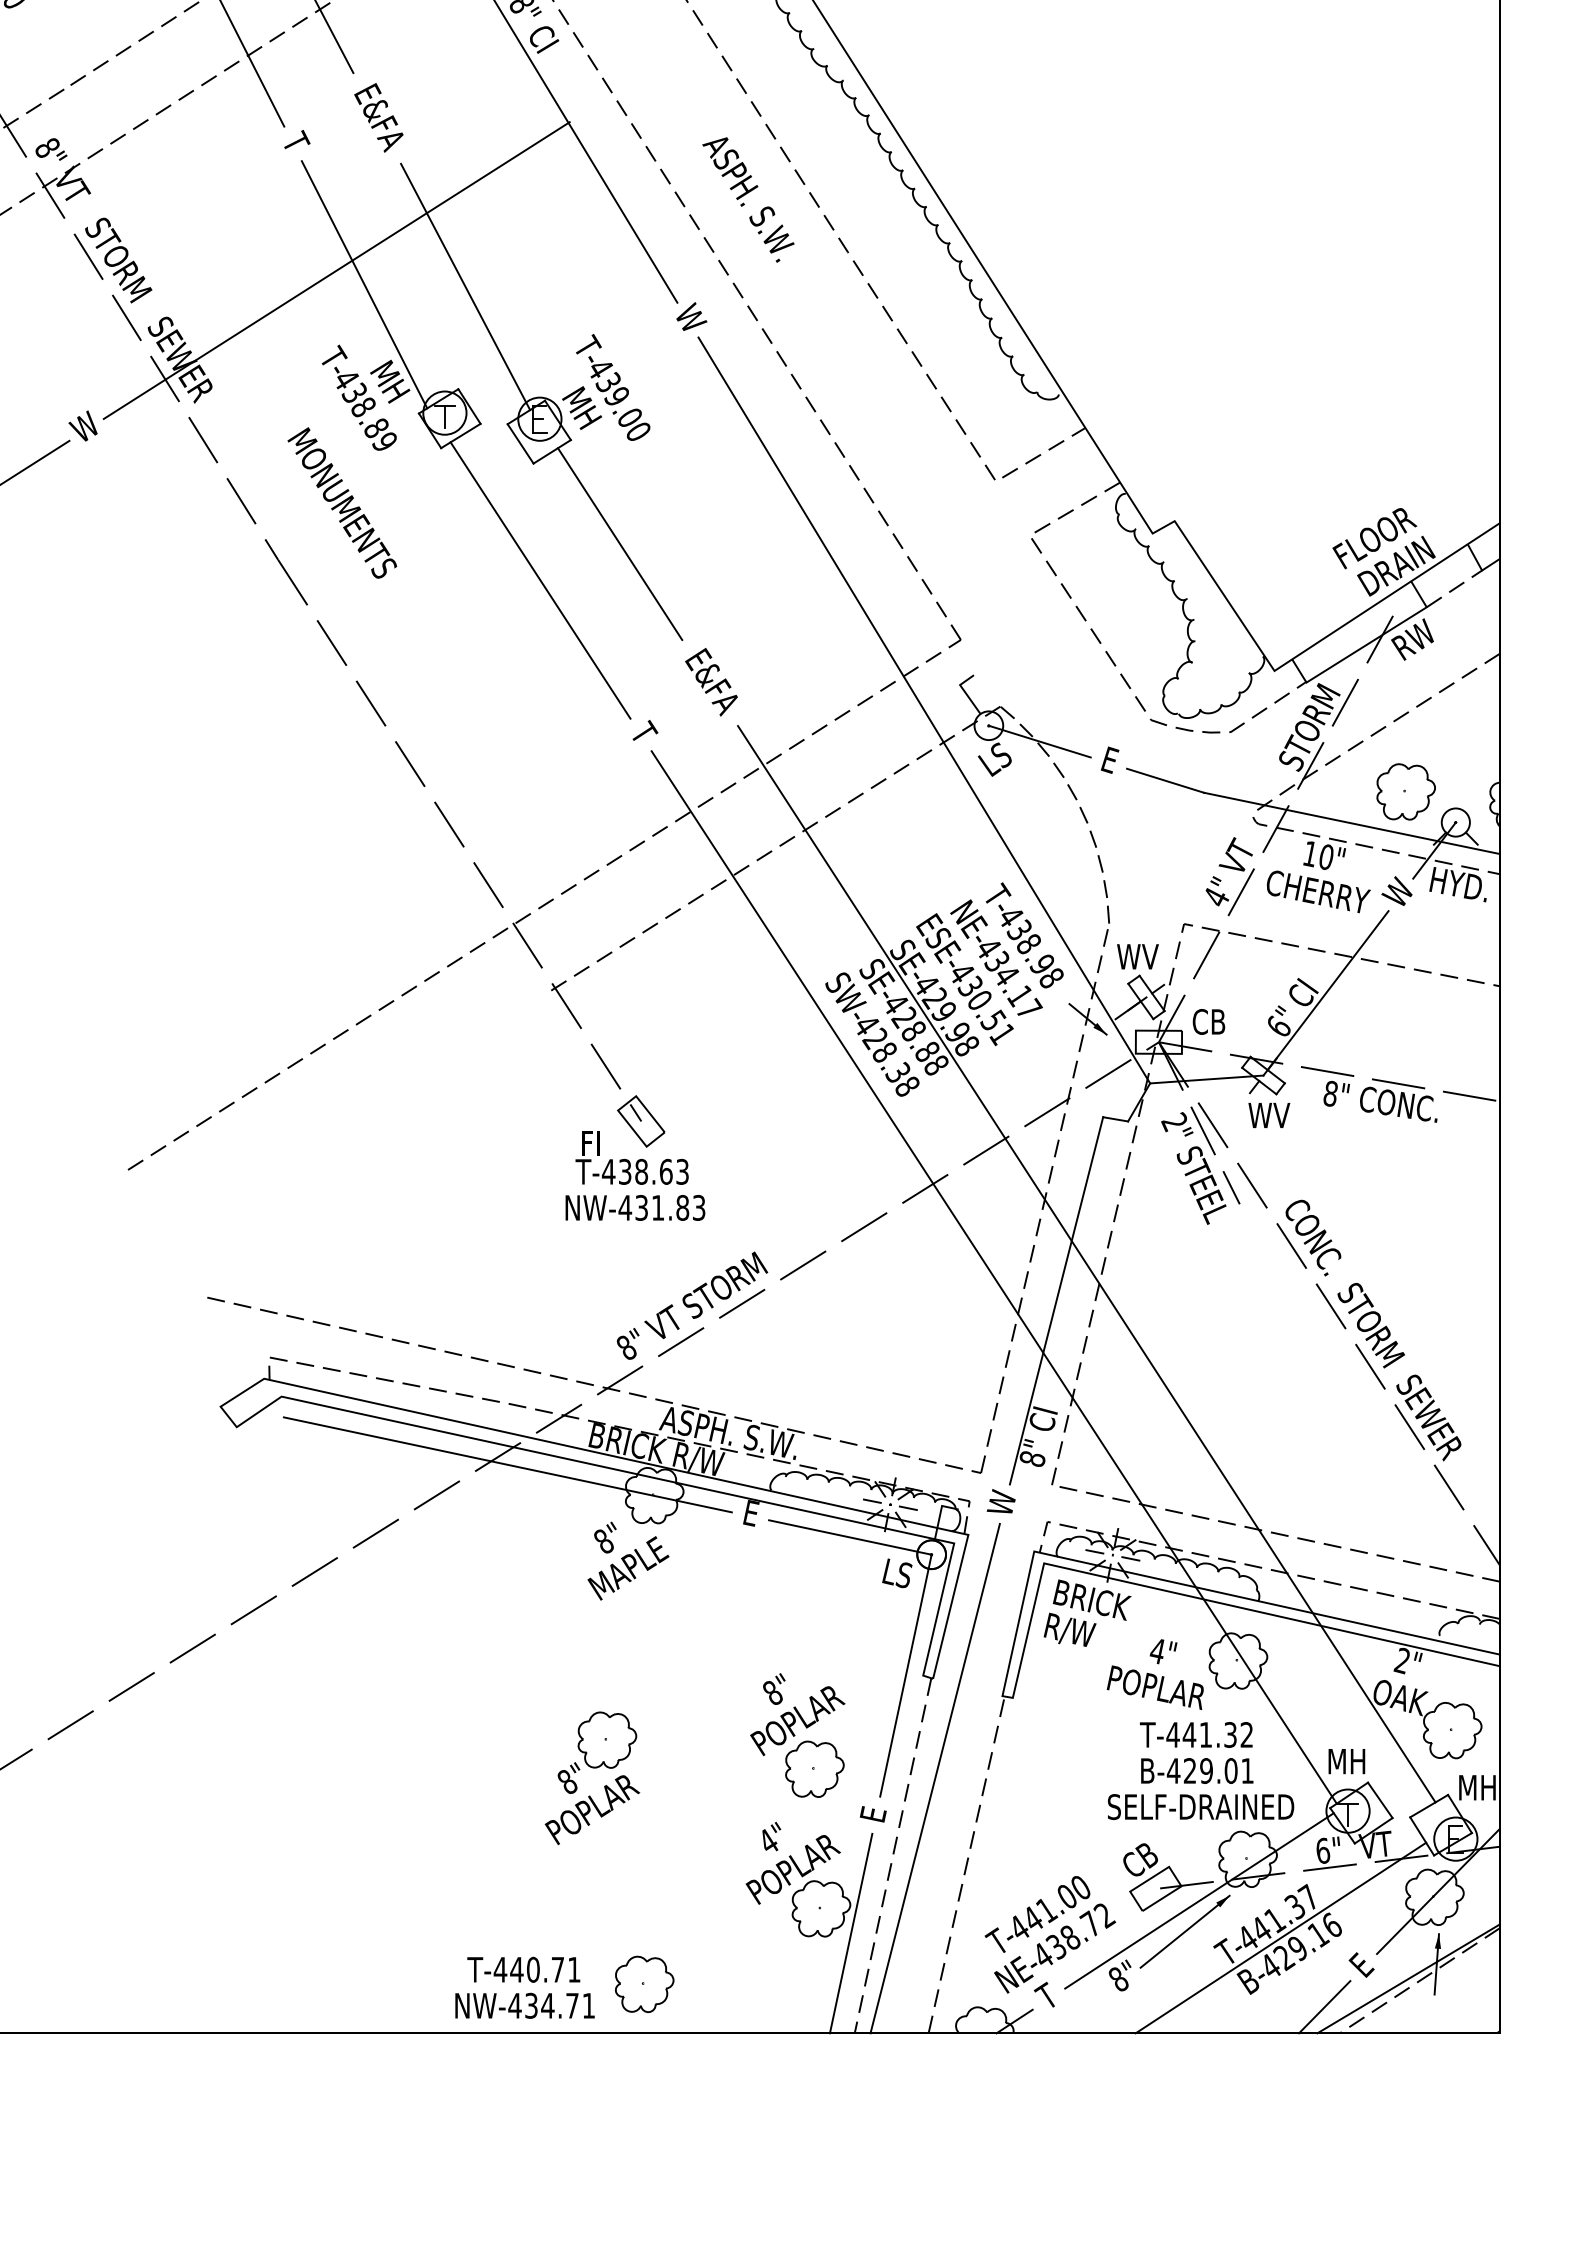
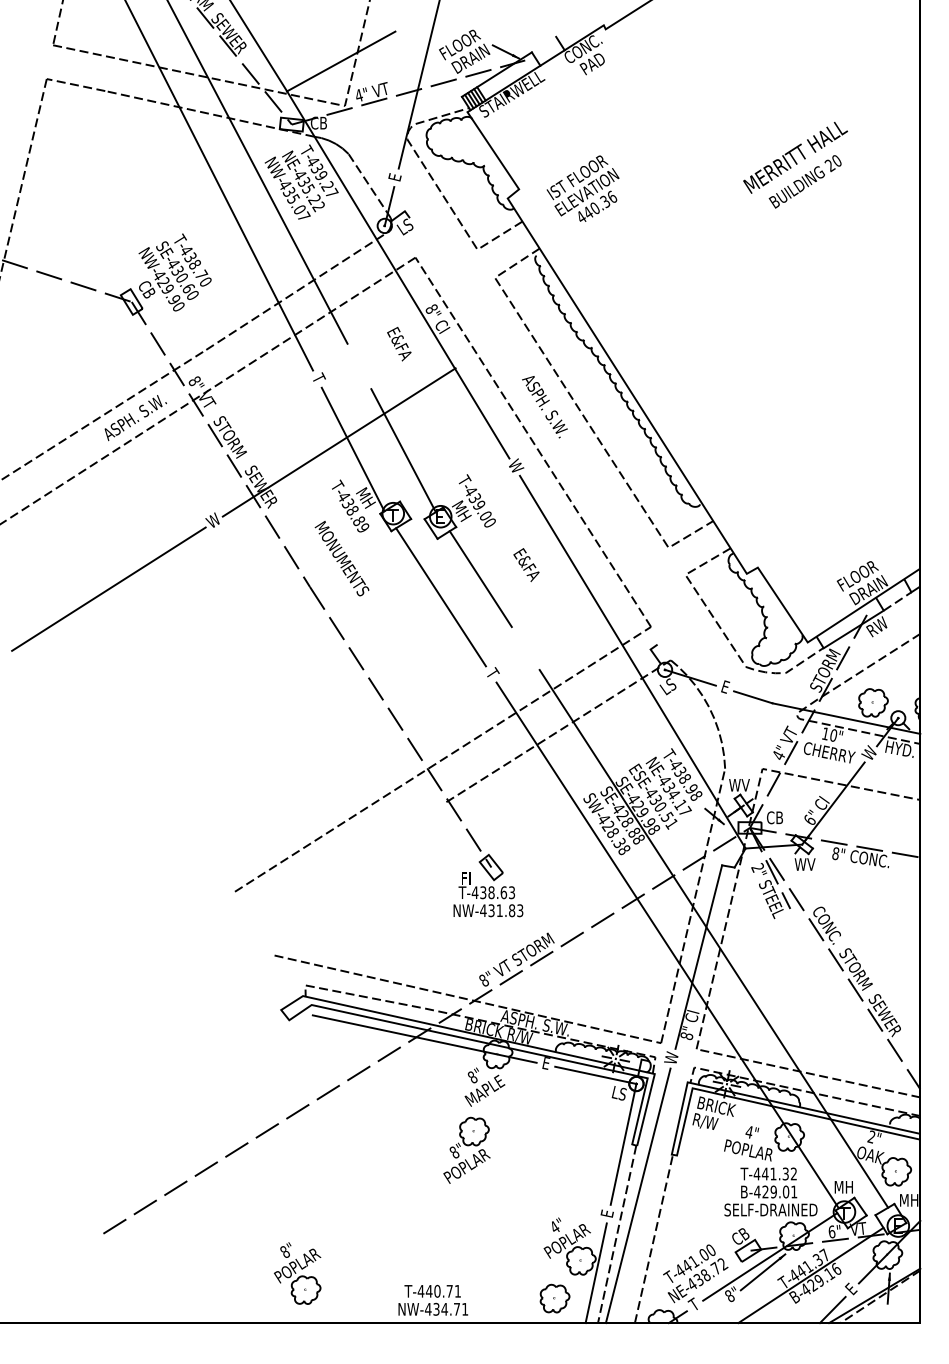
text: (379, 118) -> (399, 344), moved
text: (711, 681) -> (526, 564), moved
part: (797, 1735) -> (297, 1273), moved
part: (591, 1775) -> (466, 1149), moved
part: (643, 1984) -> (554, 1298), moved

